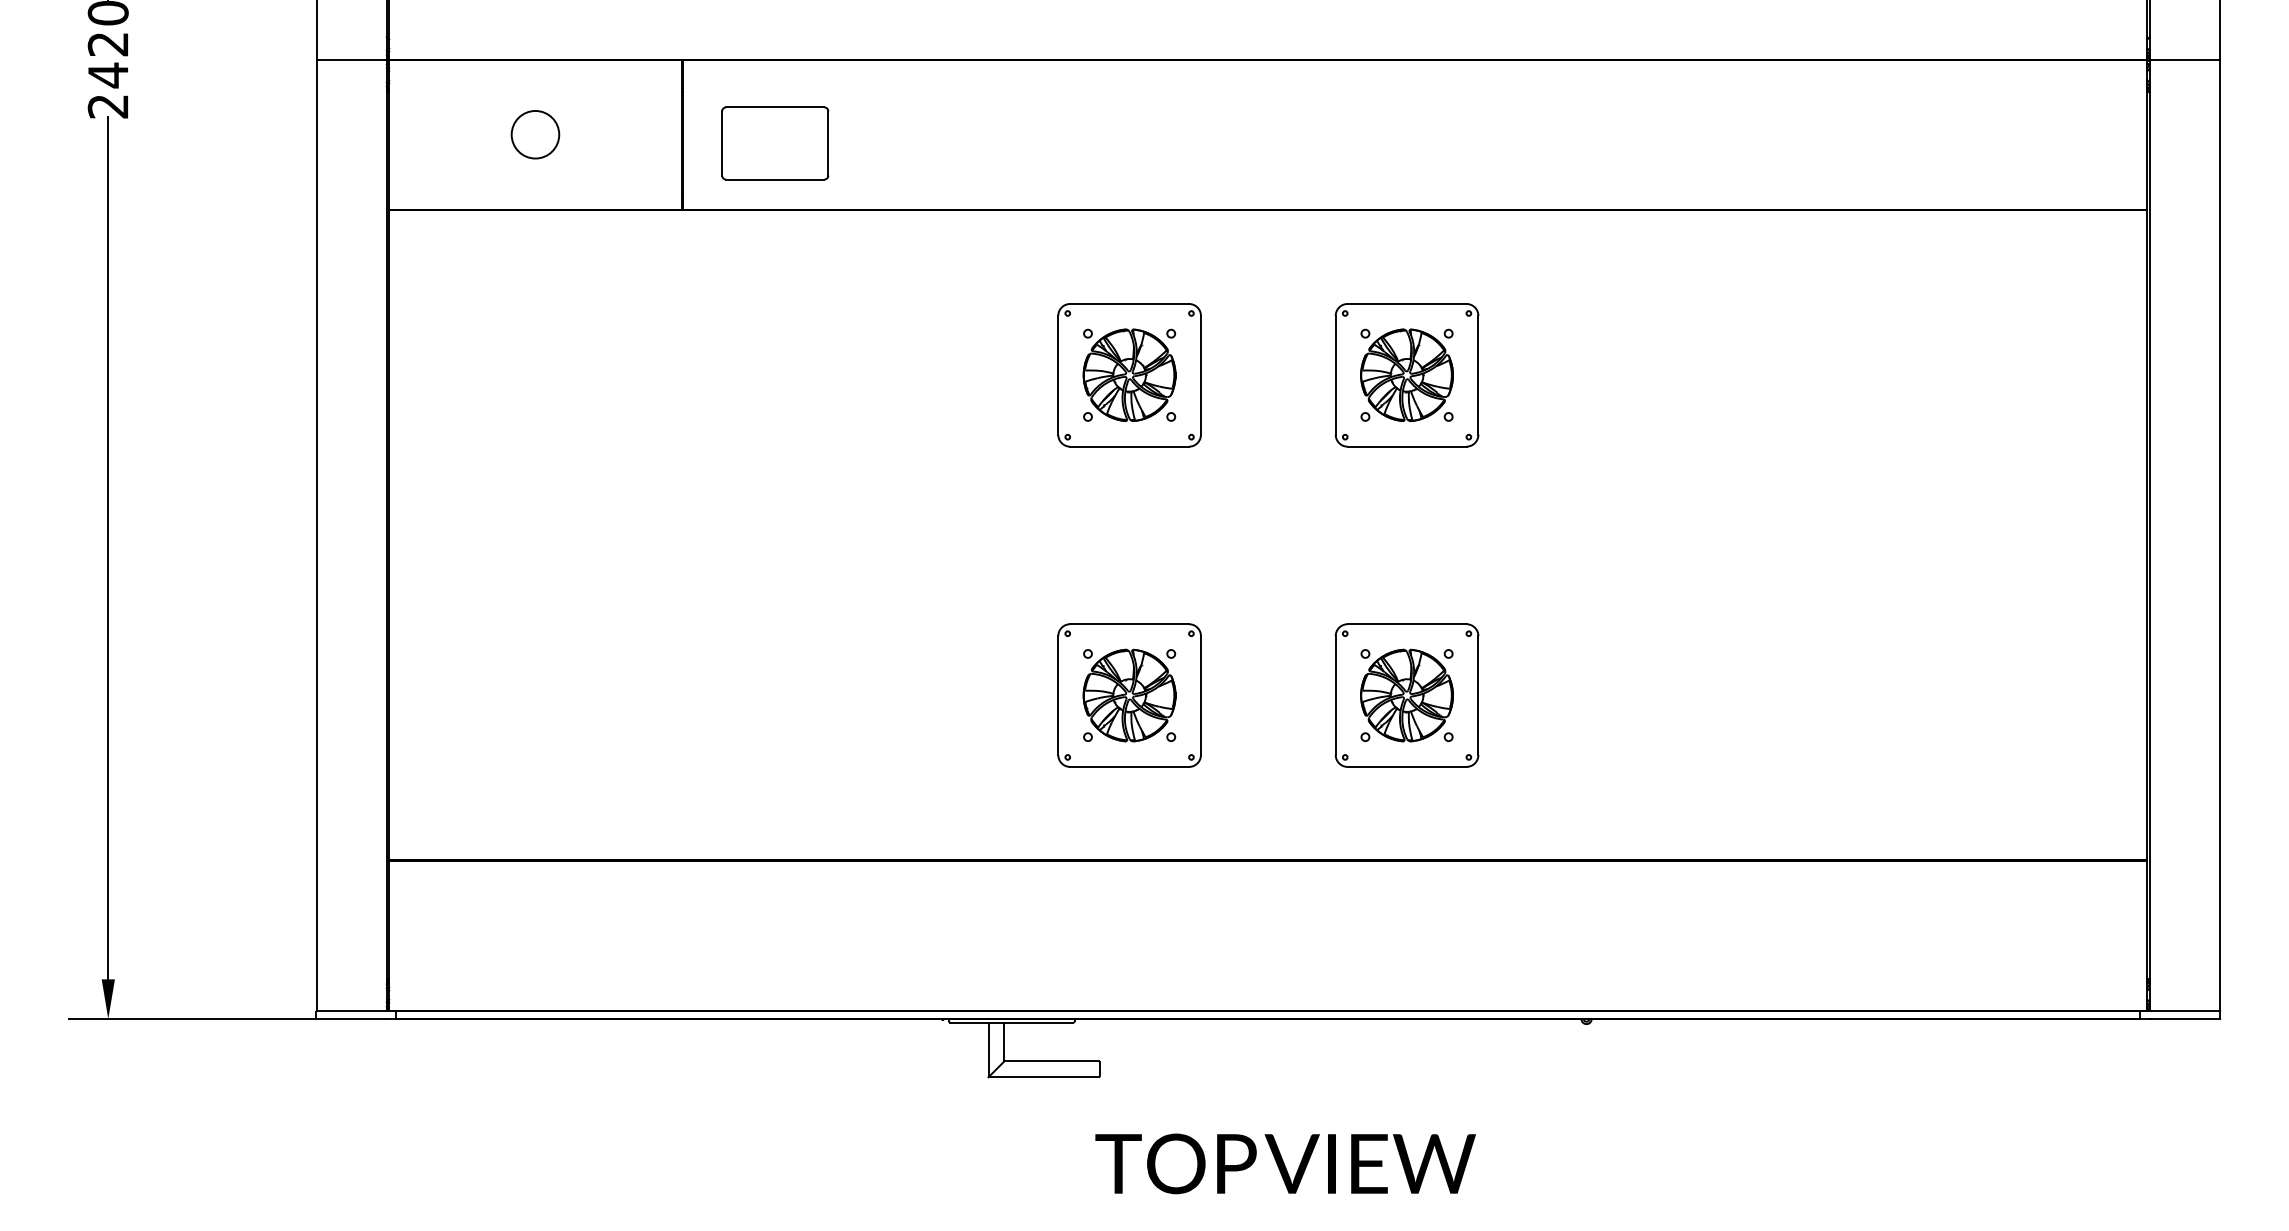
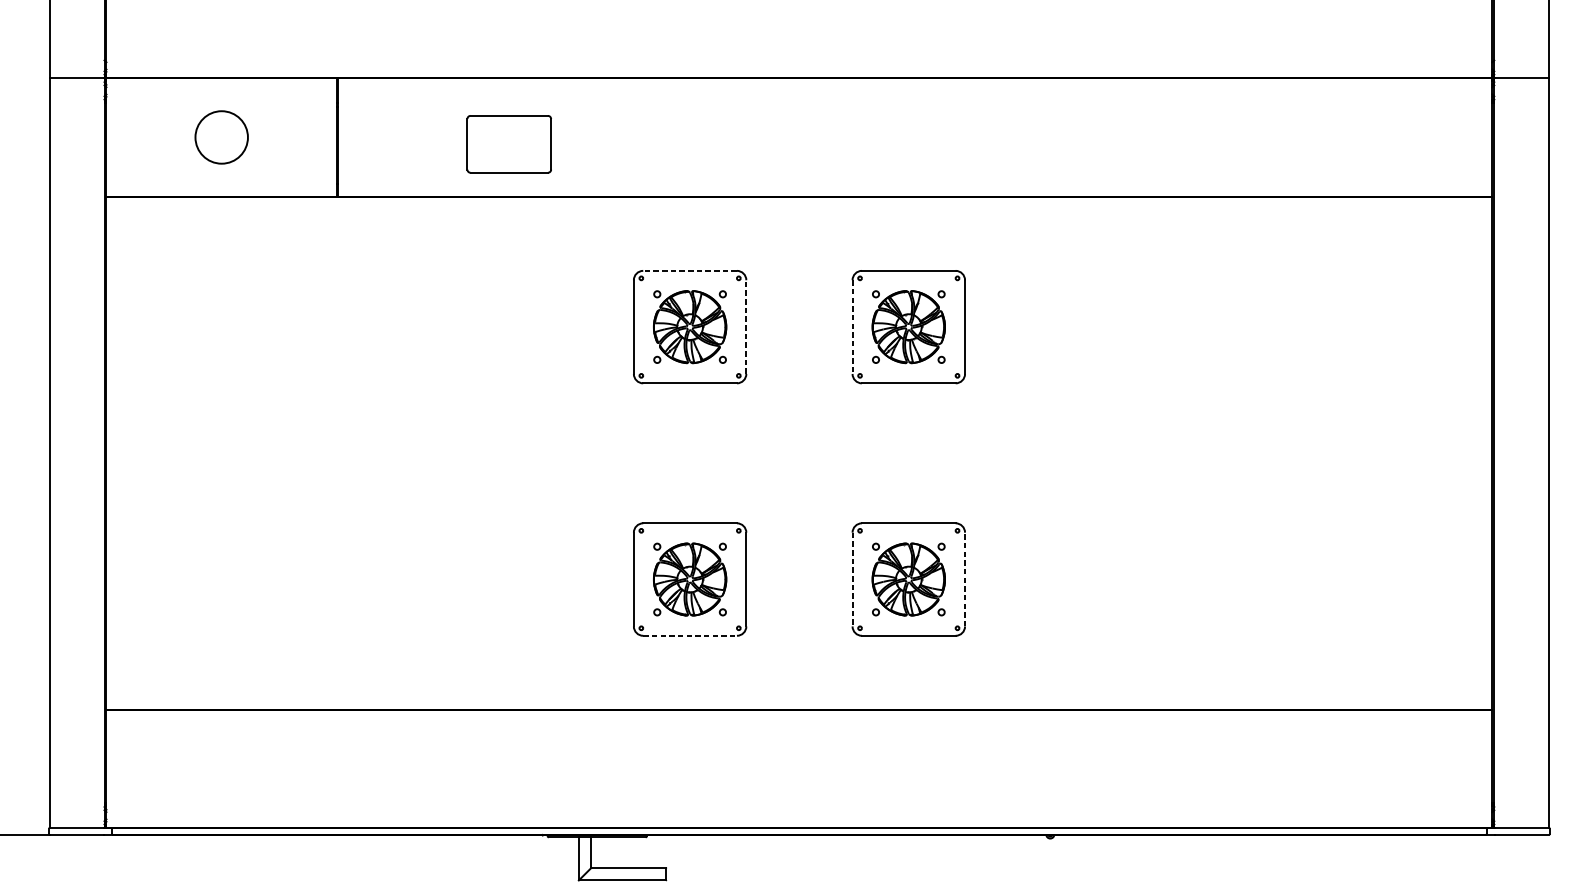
circle: (535, 134) -> (221, 137), size x1.4
part: (775, 143) -> (509, 144), moved
line: (1129, 303) -> (690, 270), solid -> dashed
line: (1200, 374) -> (745, 326), solid -> dashed
line: (1335, 375) -> (852, 327), solid -> dashed
line: (1478, 695) -> (965, 579), solid -> dashed
line: (1335, 696) -> (852, 580), solid -> dashed
line: (1130, 766) -> (690, 635), solid -> dashed

